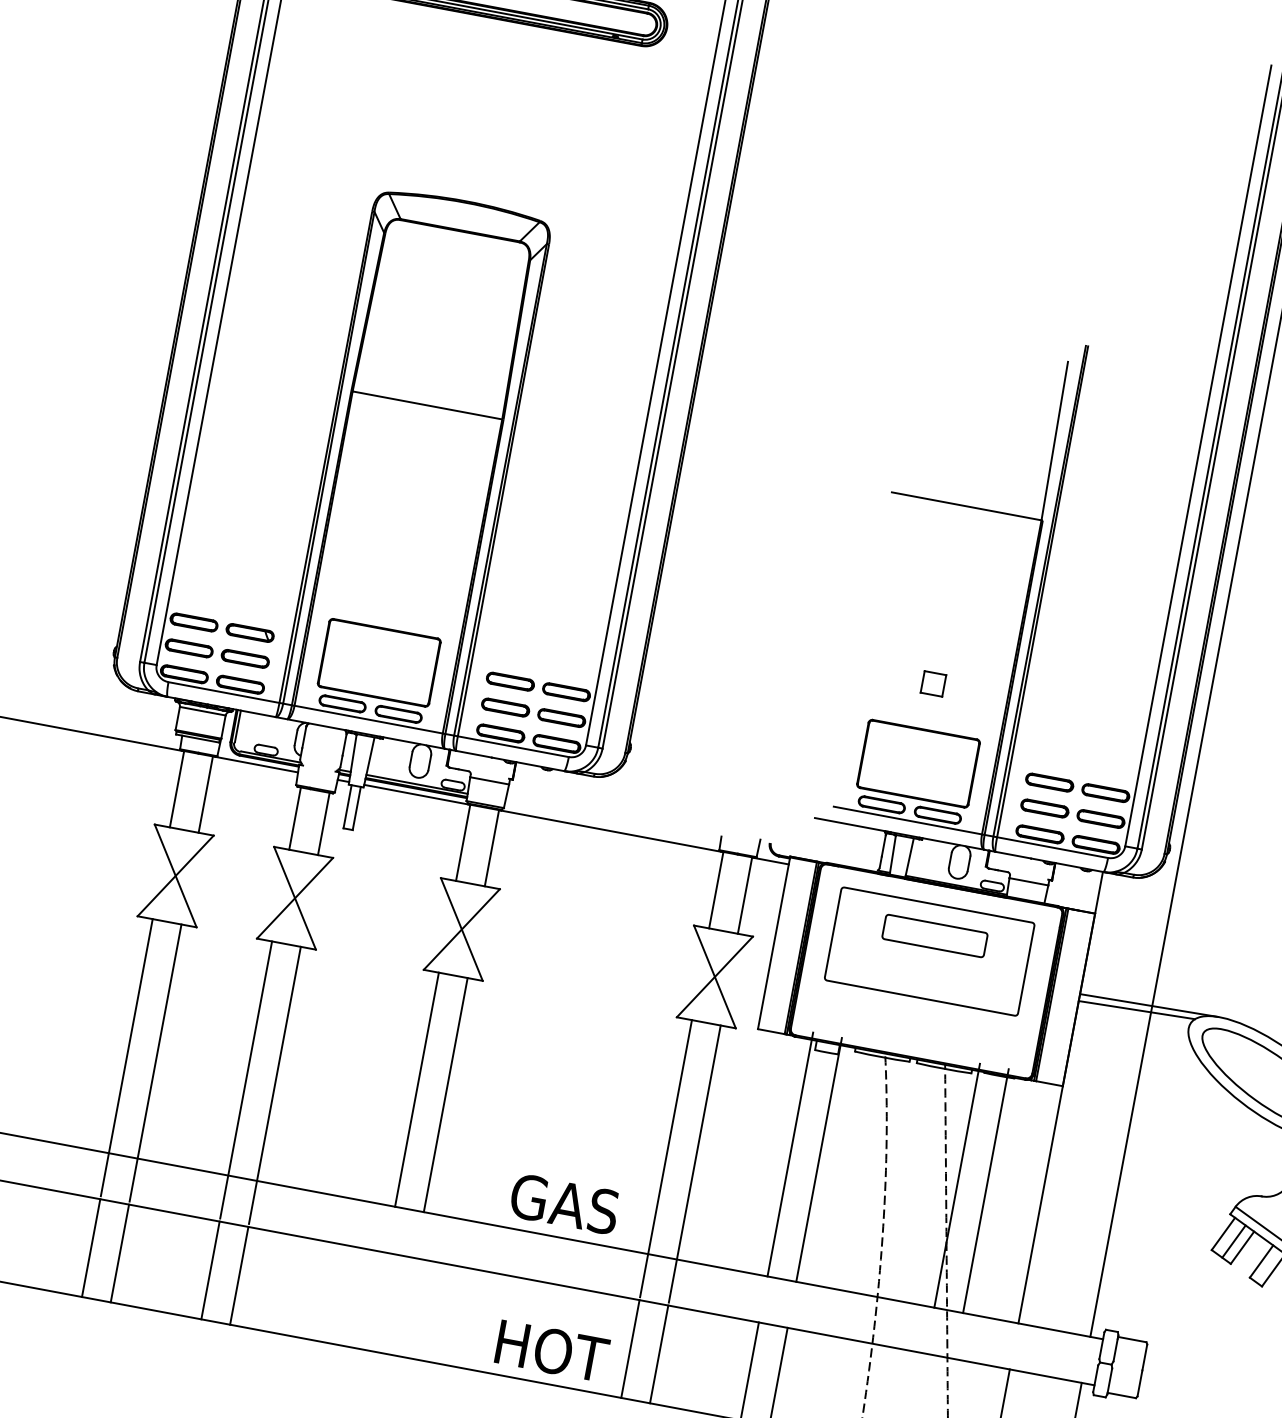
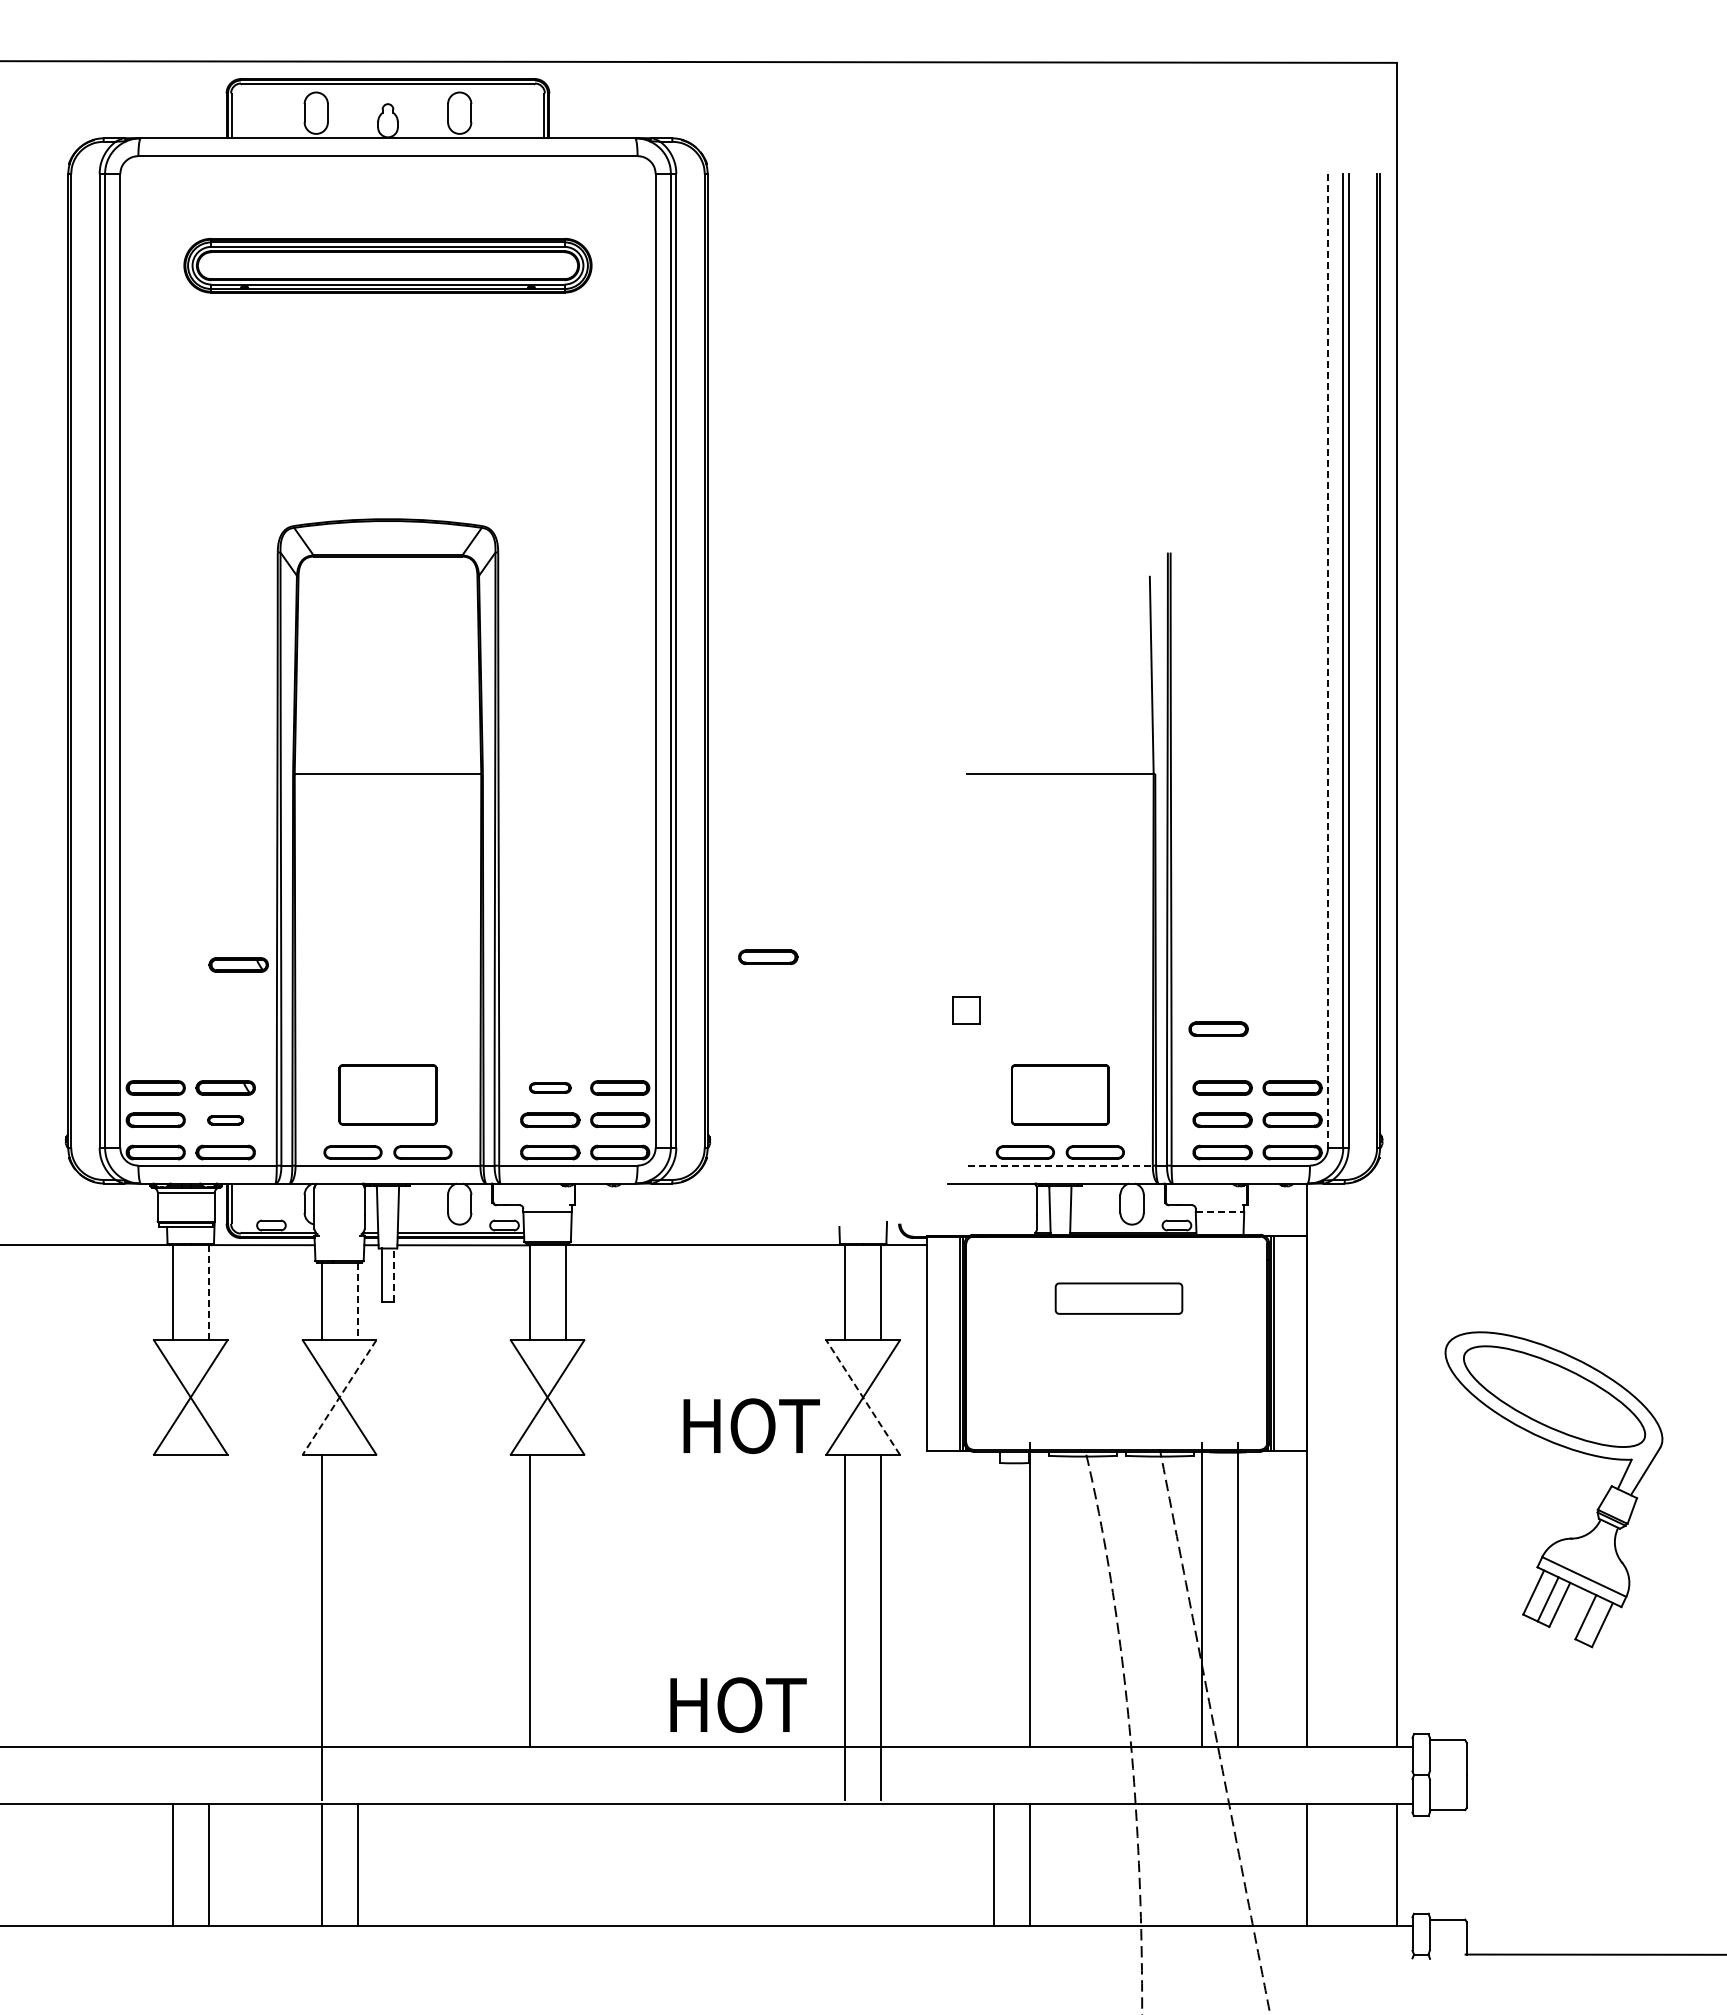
line: (1198, 455) -> (1328, 660), solid -> dashed
part: (278, 535) -> (238, 964), added
part: (705, 609) -> (768, 957), added
part: (245, 659) -> (225, 1120), size x0.6
part: (378, 662) -> (387, 1094), size x0.7
part: (510, 681) -> (550, 1087), size x0.7
part: (933, 684) -> (966, 1010), moved
part: (1055, 734) -> (1218, 1028), added
part: (918, 763) -> (1060, 1094), size x0.7
line: (205, 794) -> (208, 1292), solid -> dashed
line: (356, 808) -> (393, 1275), solid -> dashed
line: (908, 820) -> (1060, 1165), solid -> dashed
line: (323, 824) -> (357, 1301), solid -> dashed
line: (1029, 882) -> (1220, 1212), solid -> dashed
line: (294, 898) -> (339, 1397), solid -> dashed
part: (929, 951) -> (1115, 1318), removed
line: (715, 976) -> (863, 1397), solid -> dashed
line: (1149, 1005) -> (1392, 1333), removed
line: (1136, 1010) -> (1378, 1342), removed
line: (126, 1057) -> (172, 1627), removed
line: (155, 1063) -> (208, 1627), removed
line: (274, 1085) -> (357, 1627), removed
line: (445, 1095) -> (565, 1600), removed
line: (790, 1154) -> (994, 1594), removed
text: (567, 1204) -> (736, 1704), GAS -> HOT
line: (630, 1348) -> (845, 1864), removed
text: (552, 1350) -> (751, 1425), moved
line: (659, 1354) -> (881, 1864), removed

